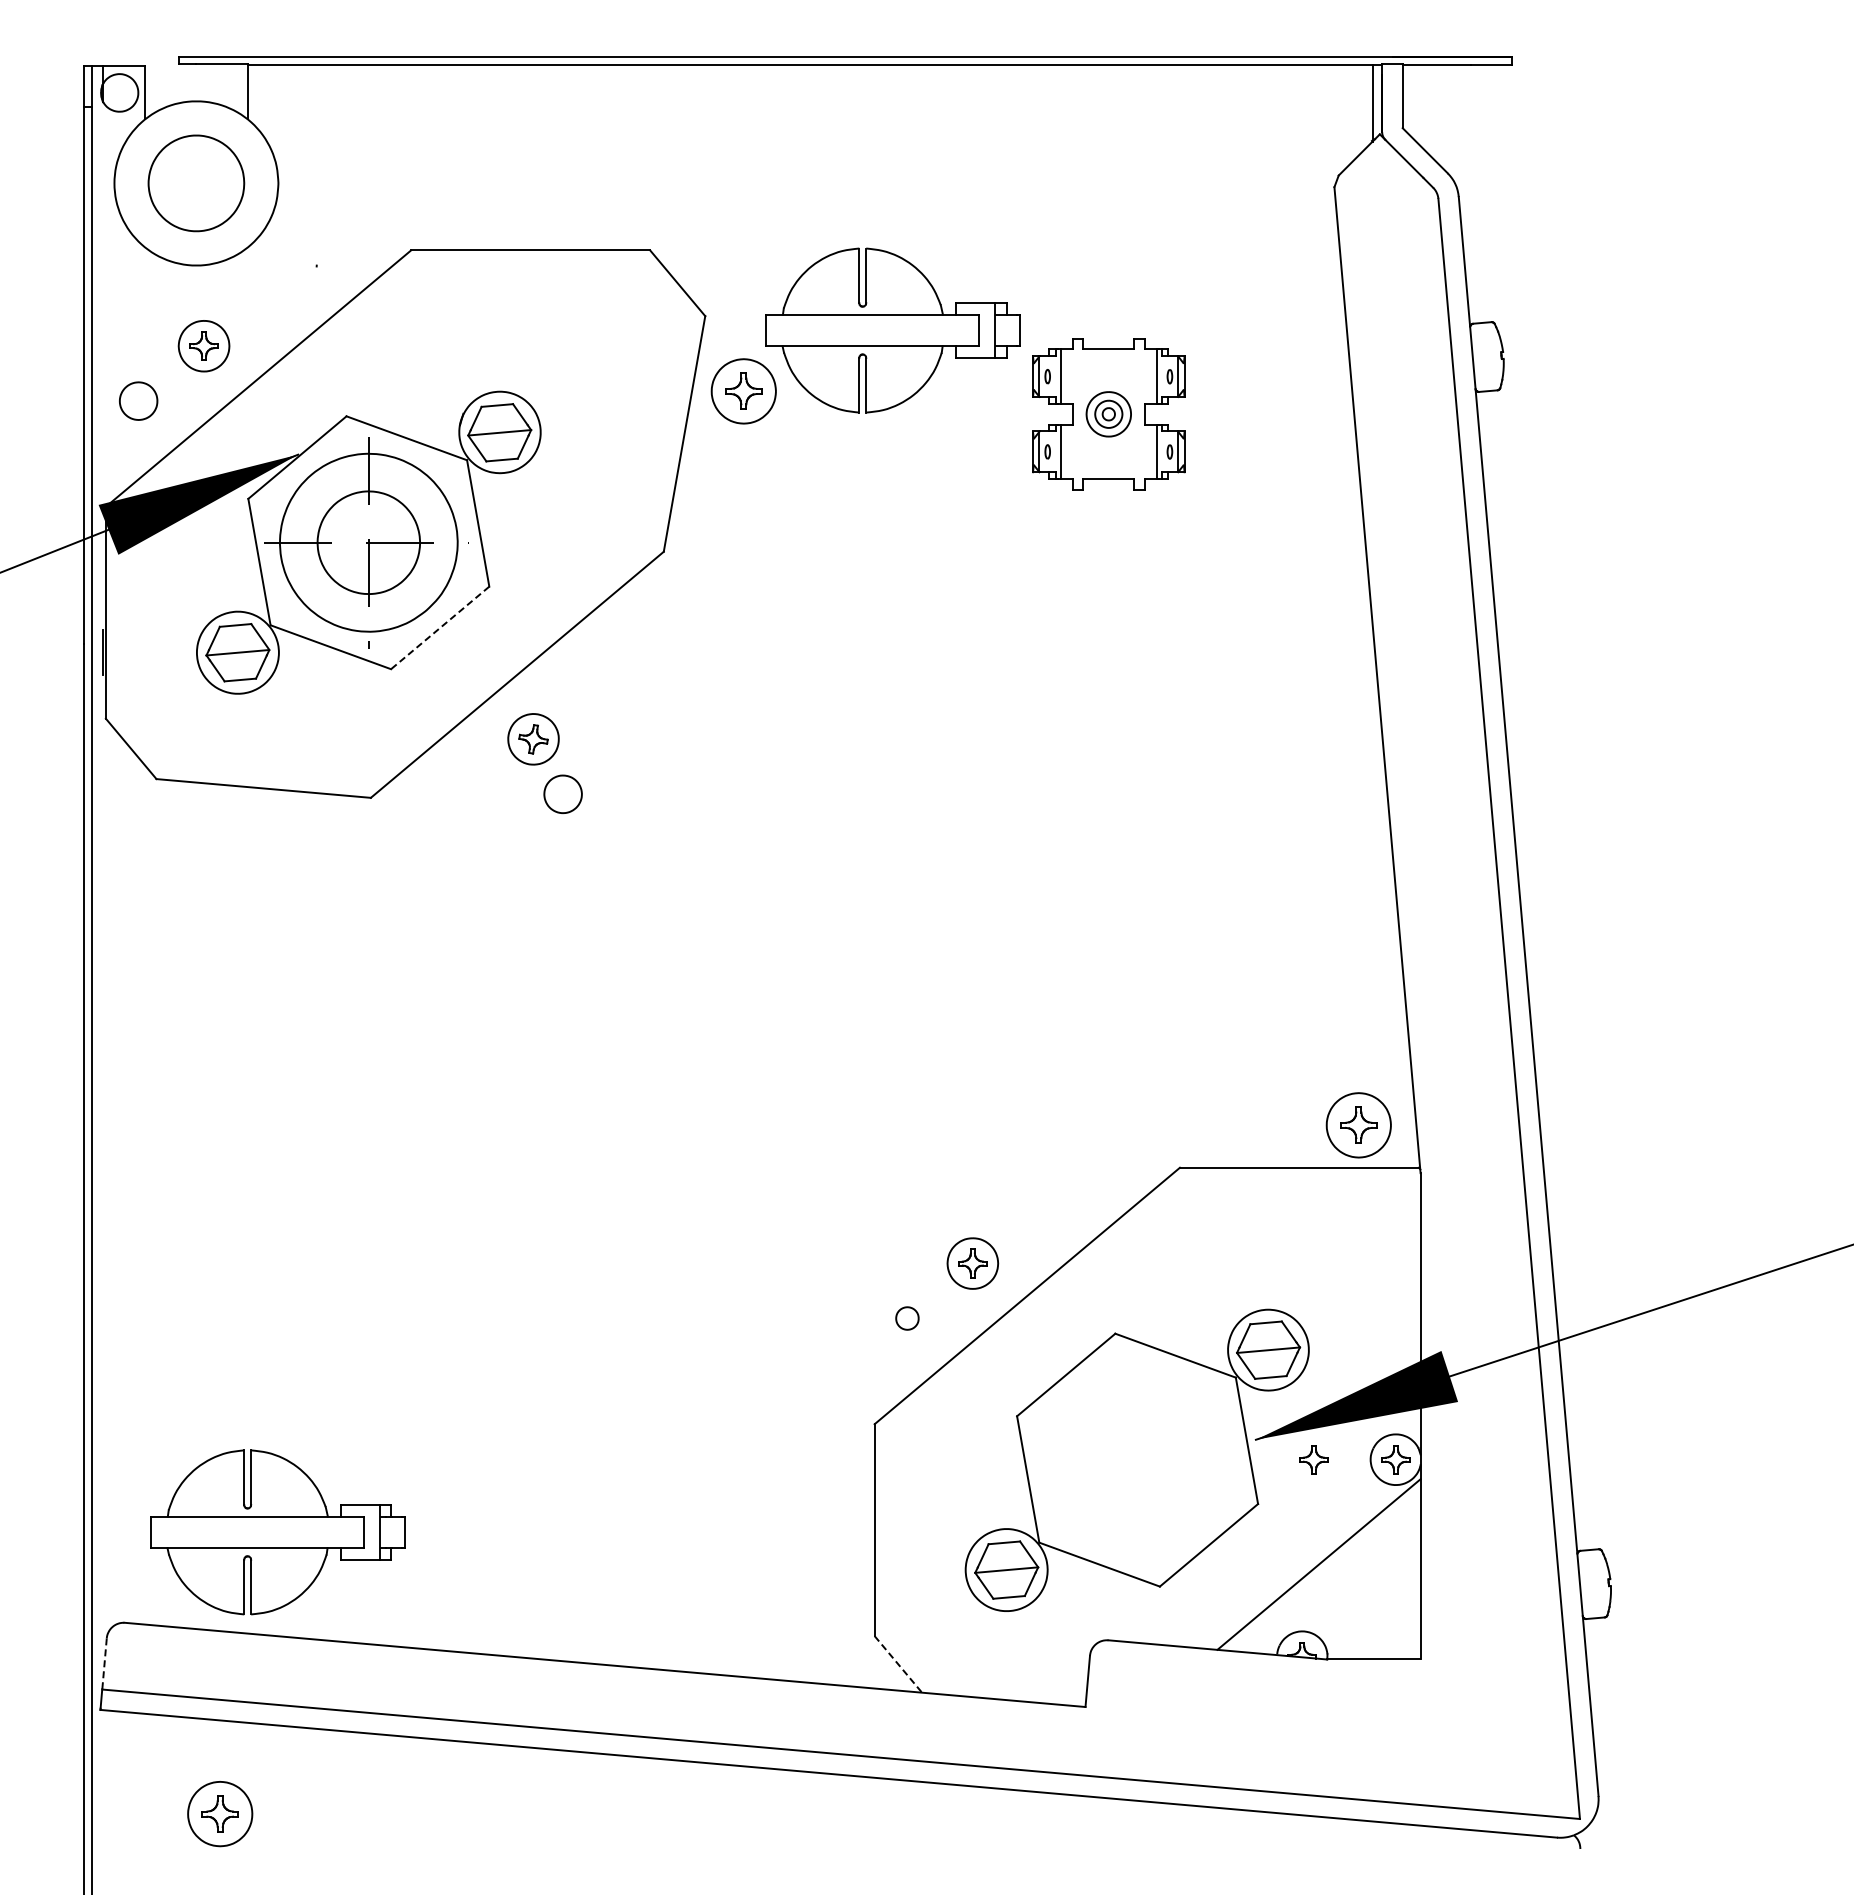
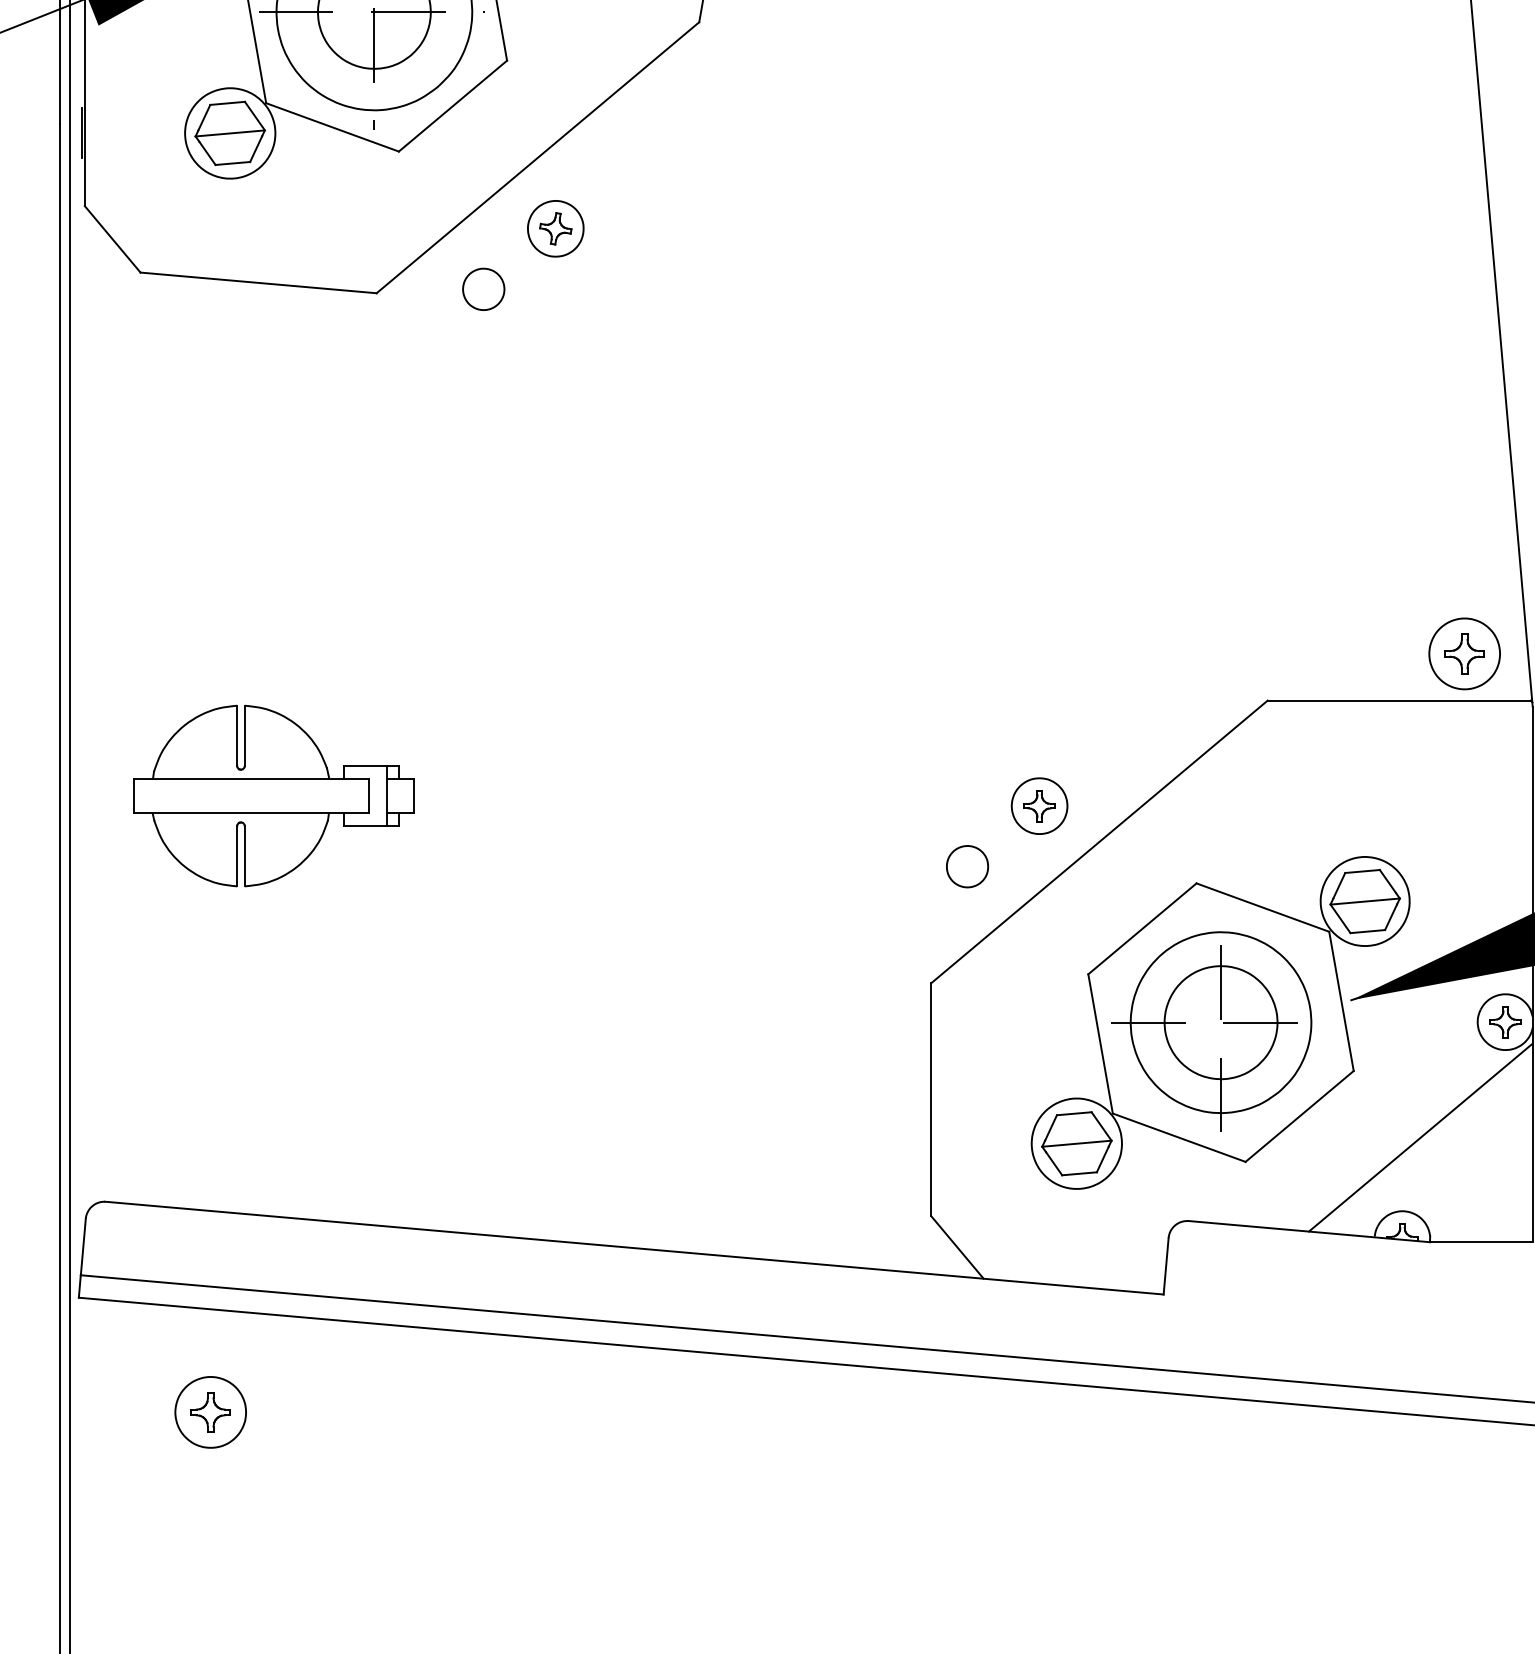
line: (439, 628) -> (452, 106), dashed -> solid
part: (562, 793) -> (483, 288), moved
part: (907, 1318) -> (967, 866), size x1.67
part: (1313, 1459) -> (1414, 1021), removed
part: (1129, 1468) -> (1212, 1031), added
part: (277, 1532) -> (273, 796), moved
line: (104, 1663) -> (83, 1246), dashed -> solid
line: (898, 1664) -> (957, 1247), dashed -> solid

